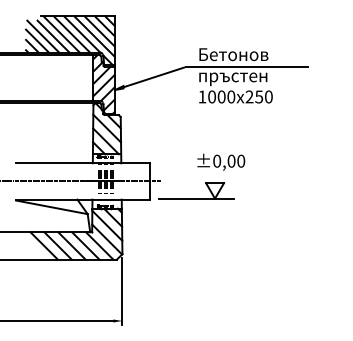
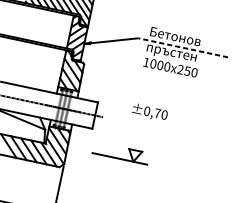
line: (246, 67) -> (182, 47), solid -> dashed
text: (231, 160) -> (157, 112), ±0,00 -> ±0,70
part: (196, 198) -> (119, 158), moved

